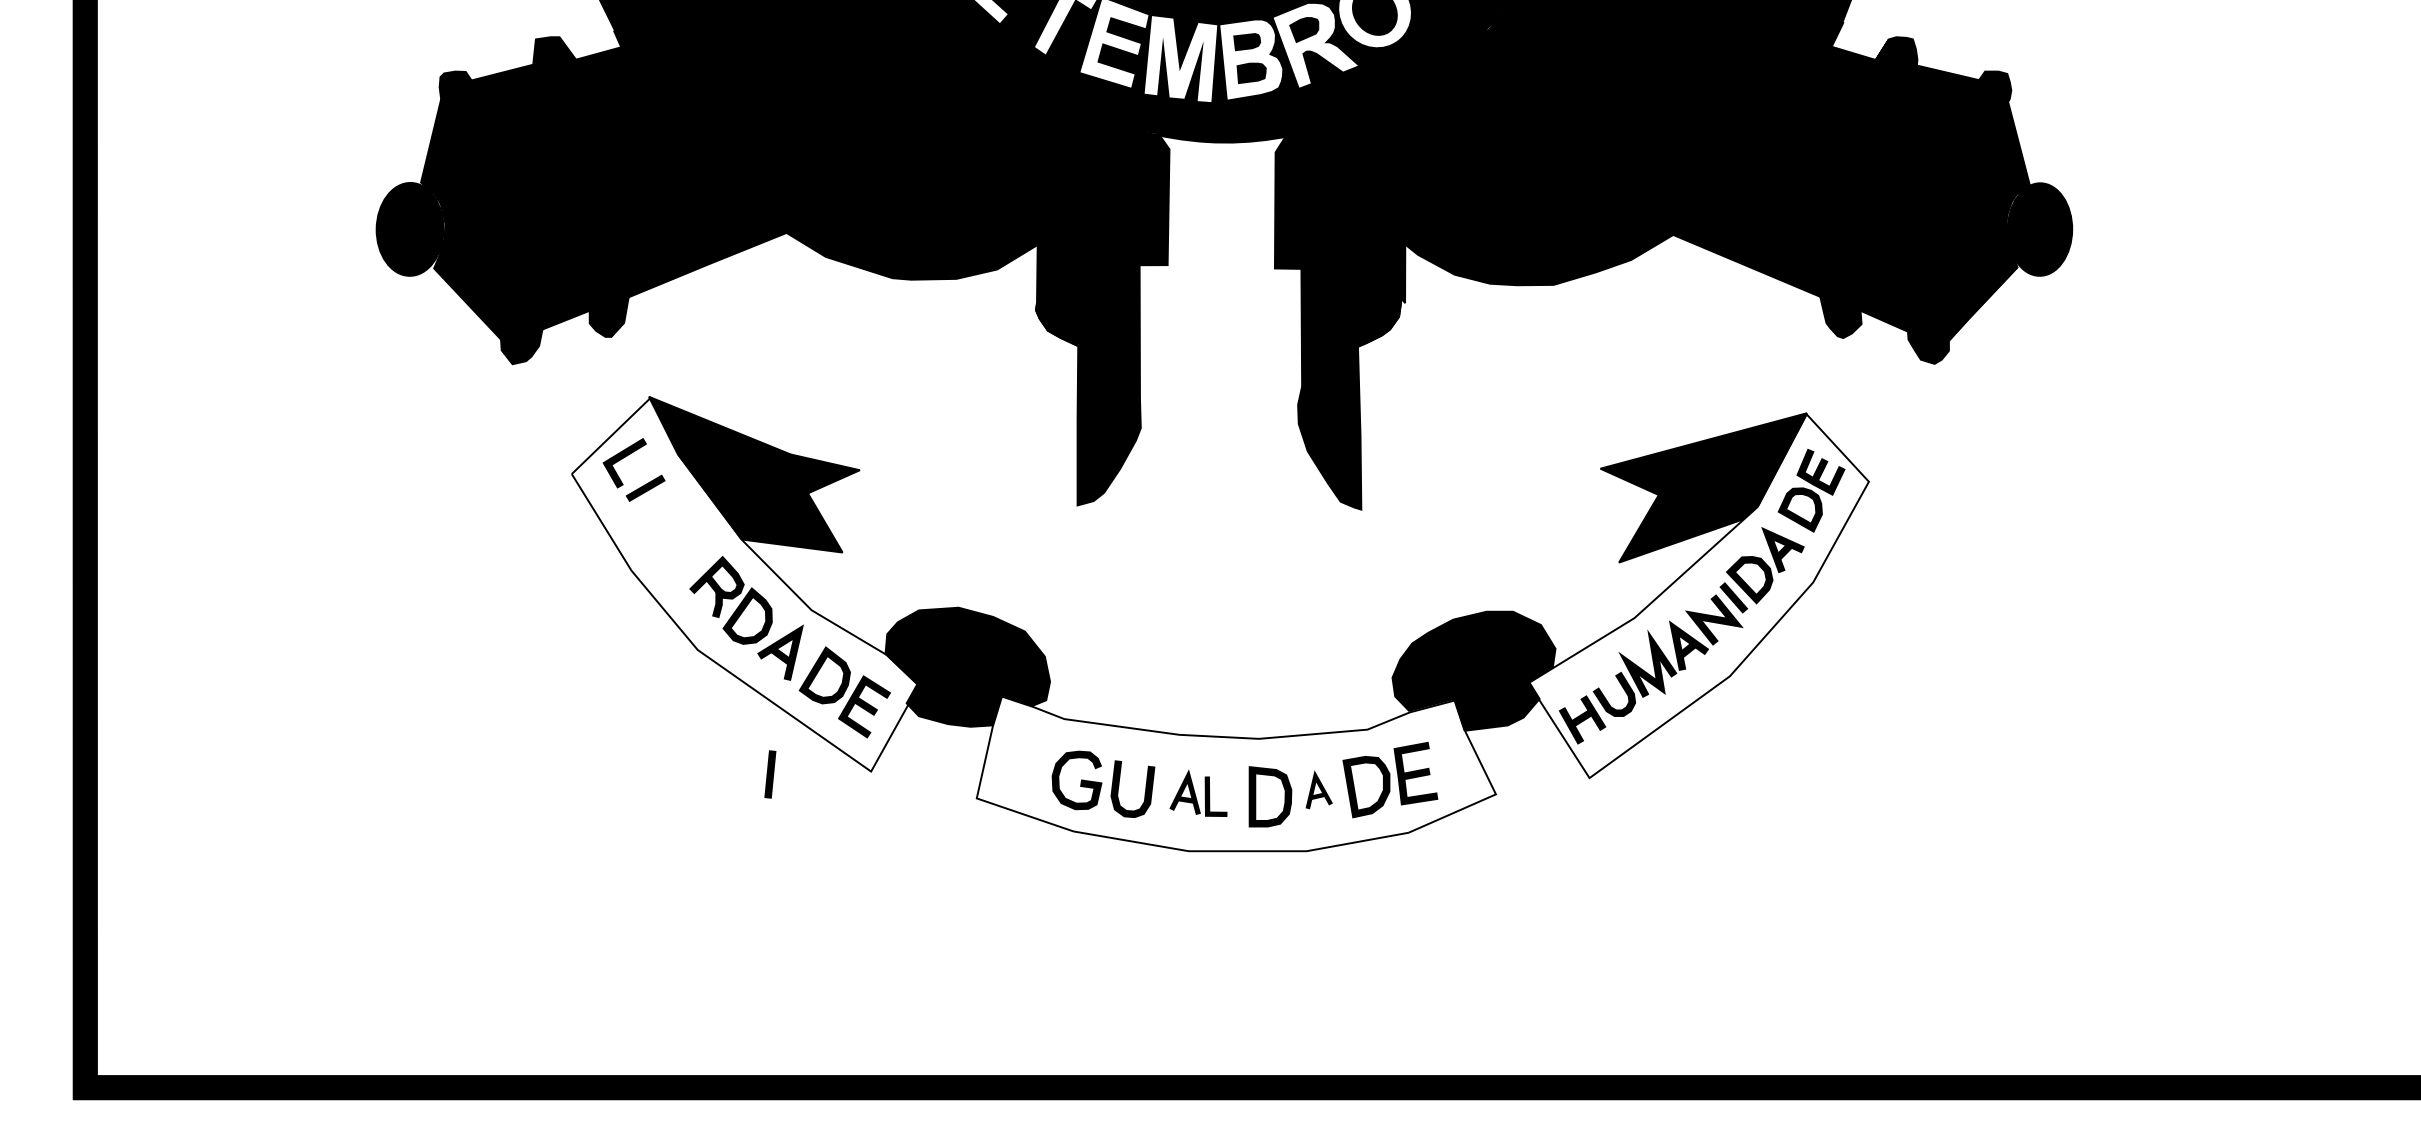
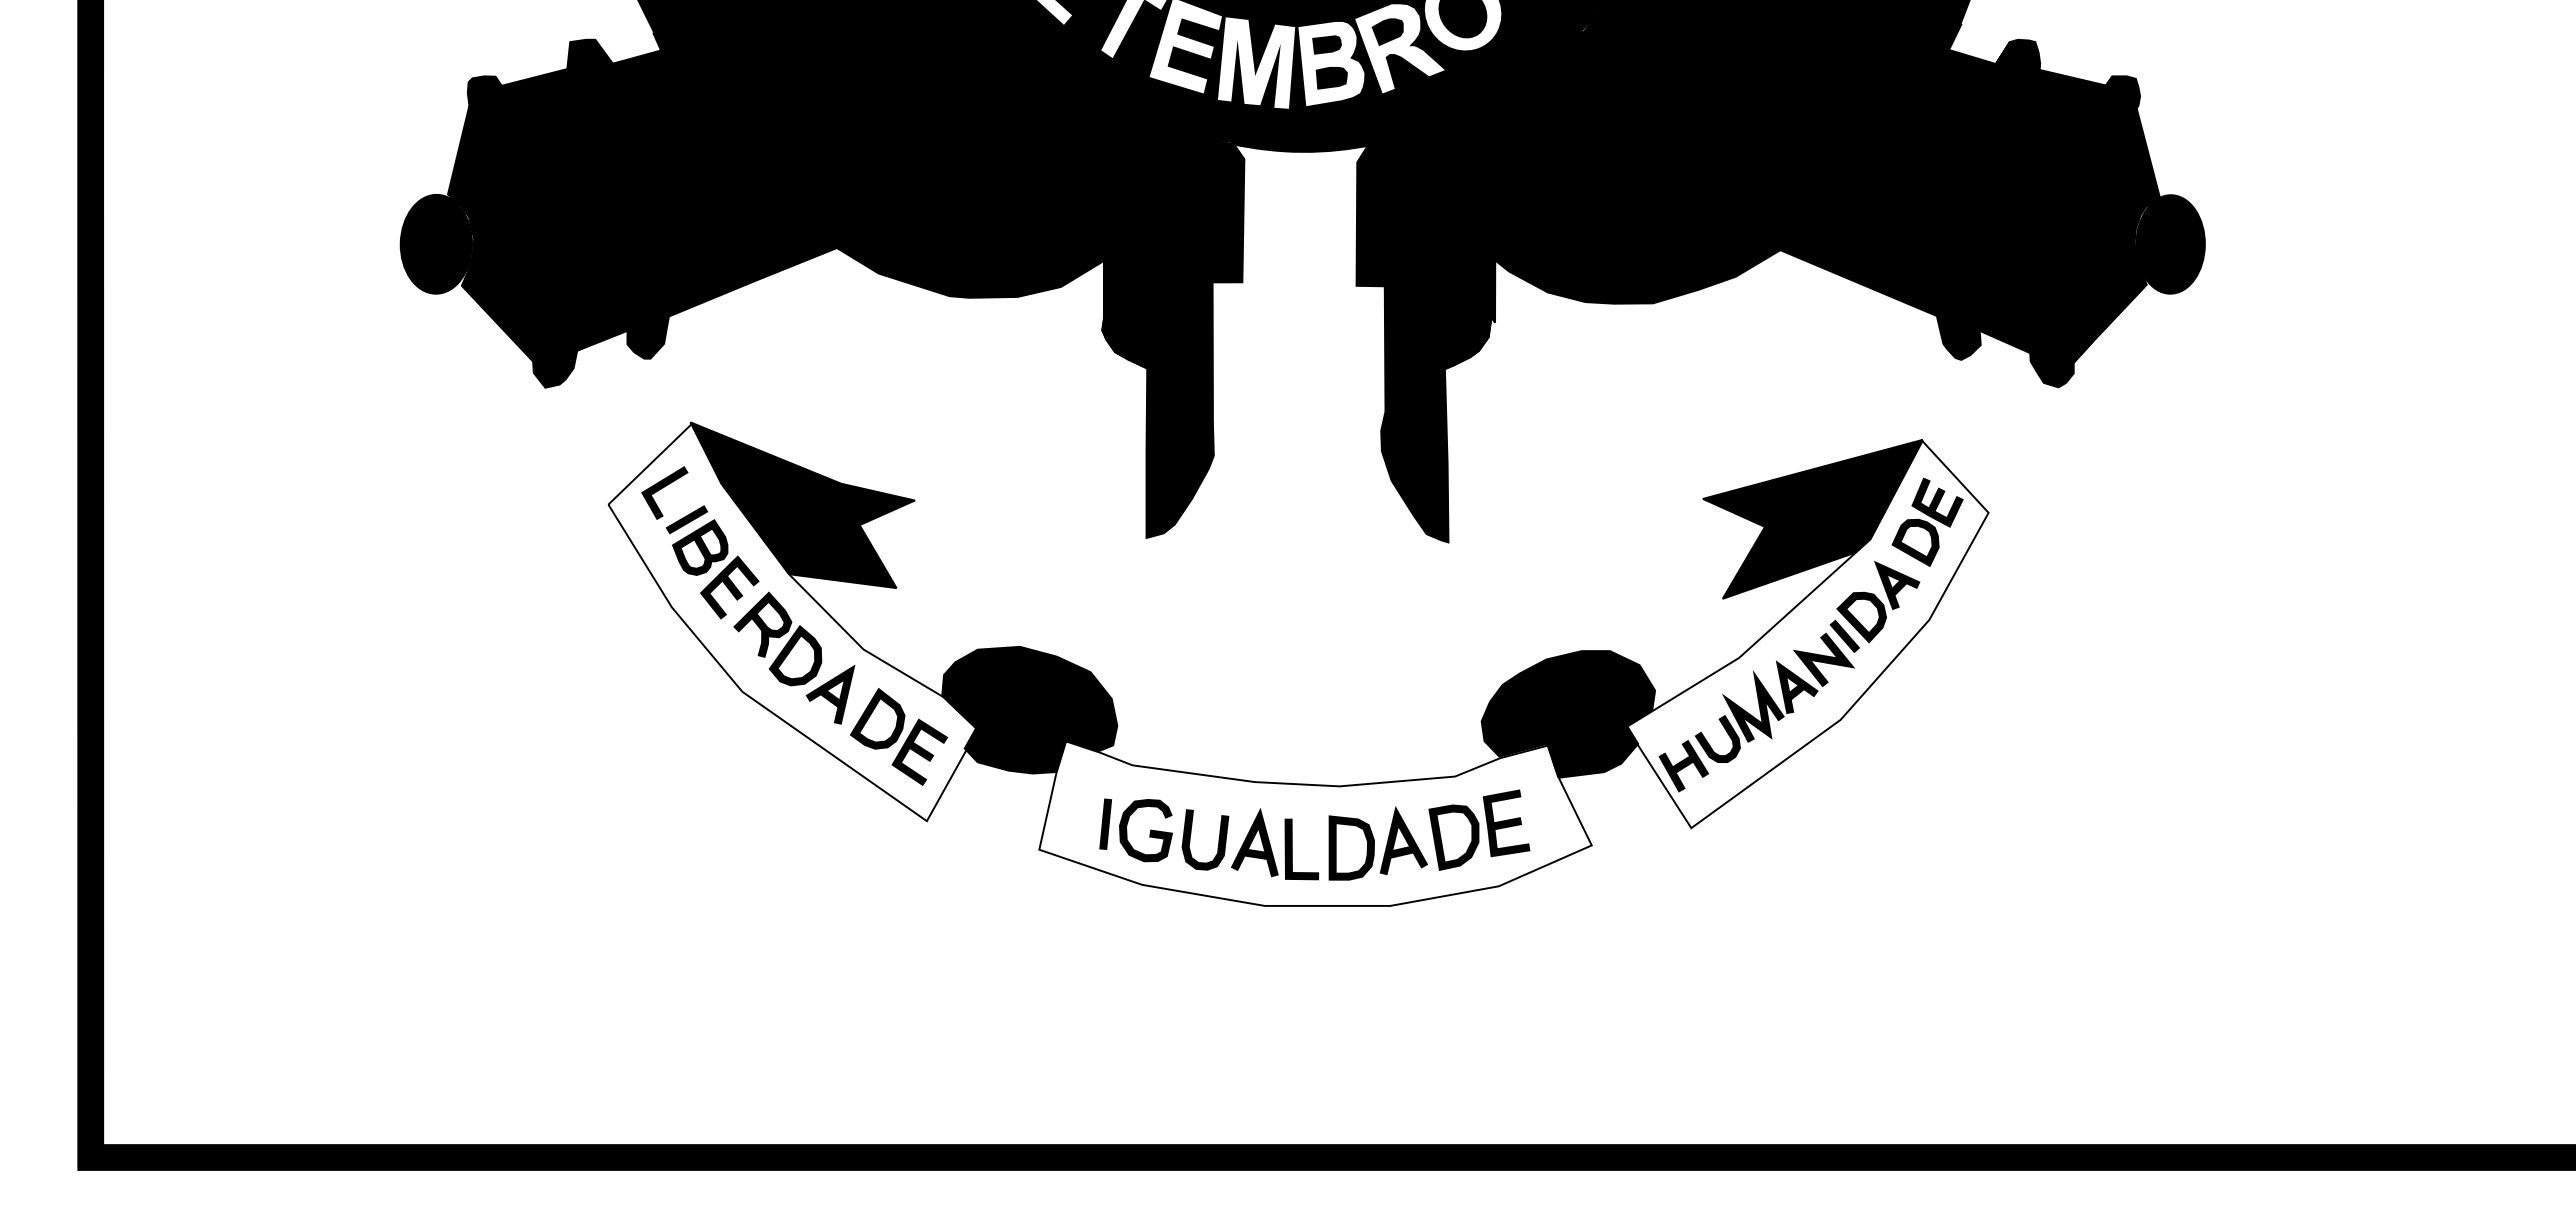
part: (672, 535) -> (715, 569), added
line: (770, 773) -> (1105, 823), moved
part: (1319, 789) -> (1403, 840), size x1.67
part: (1198, 793) -> (1275, 844), size x1.43

